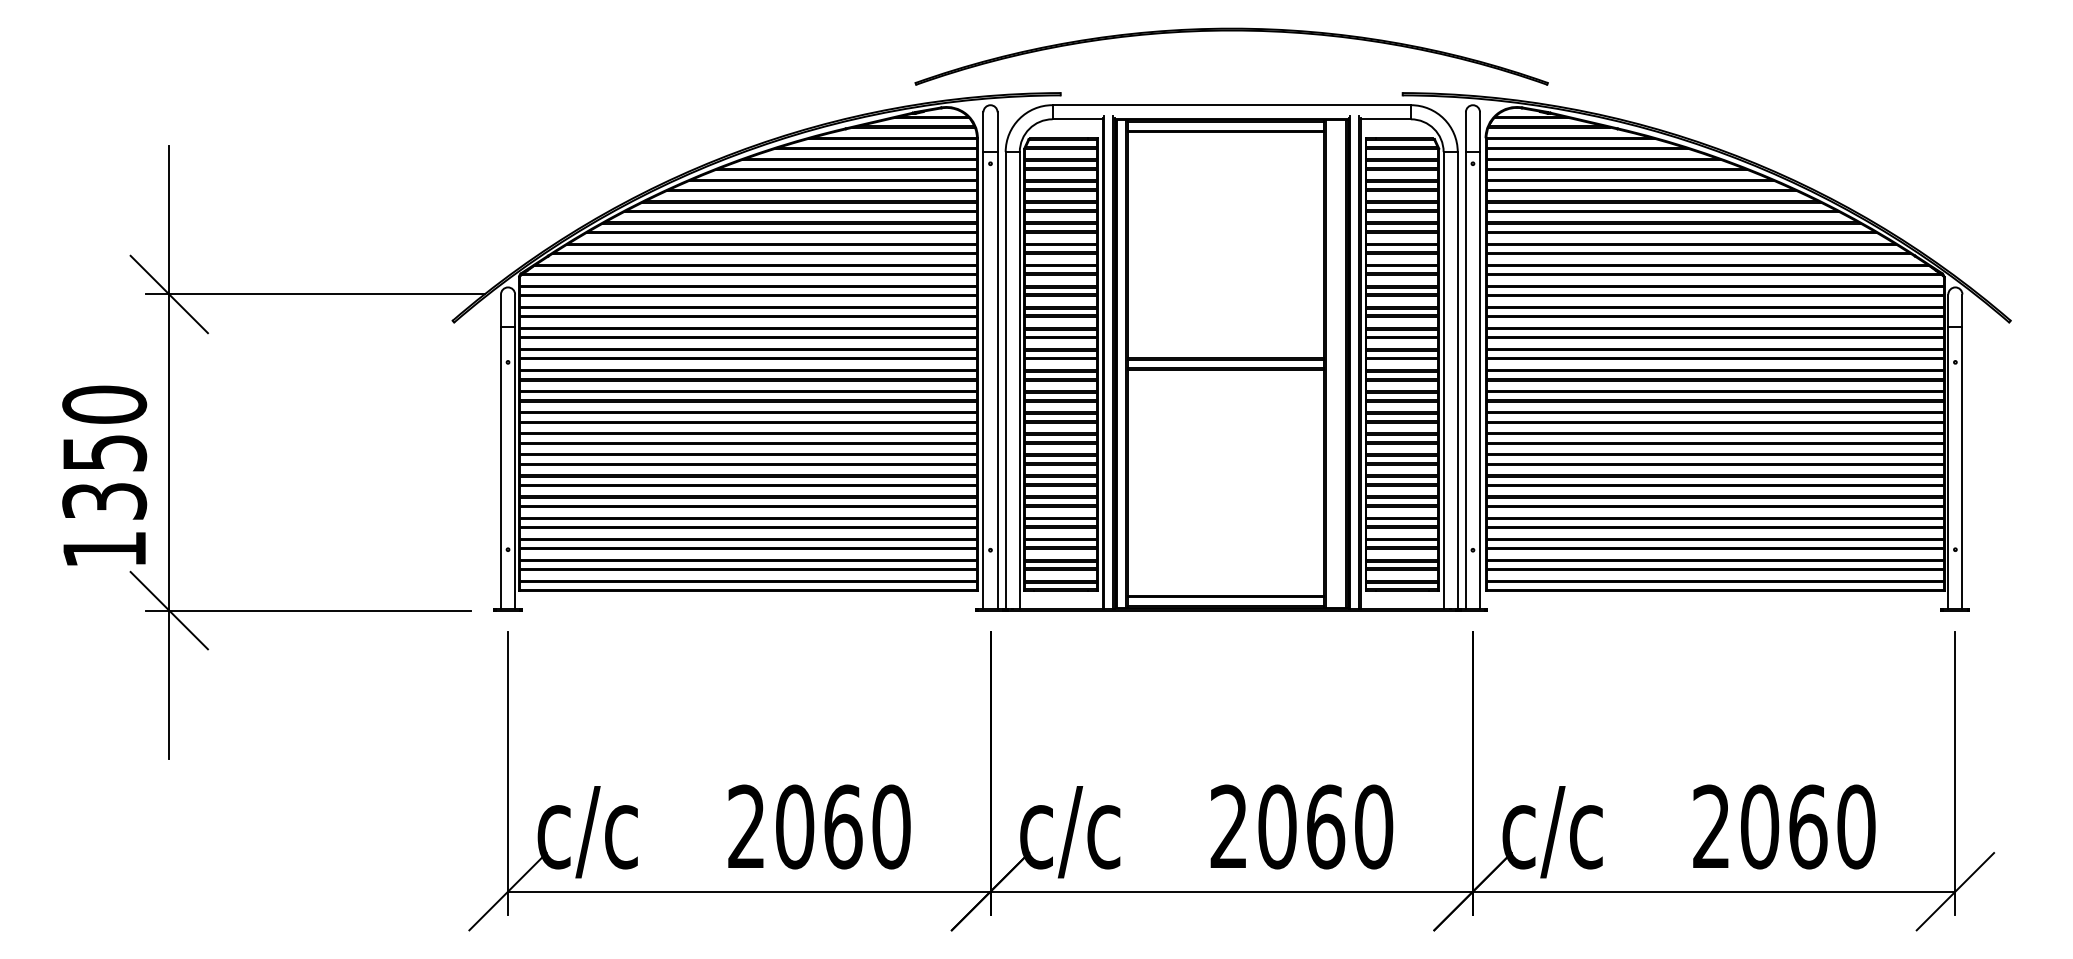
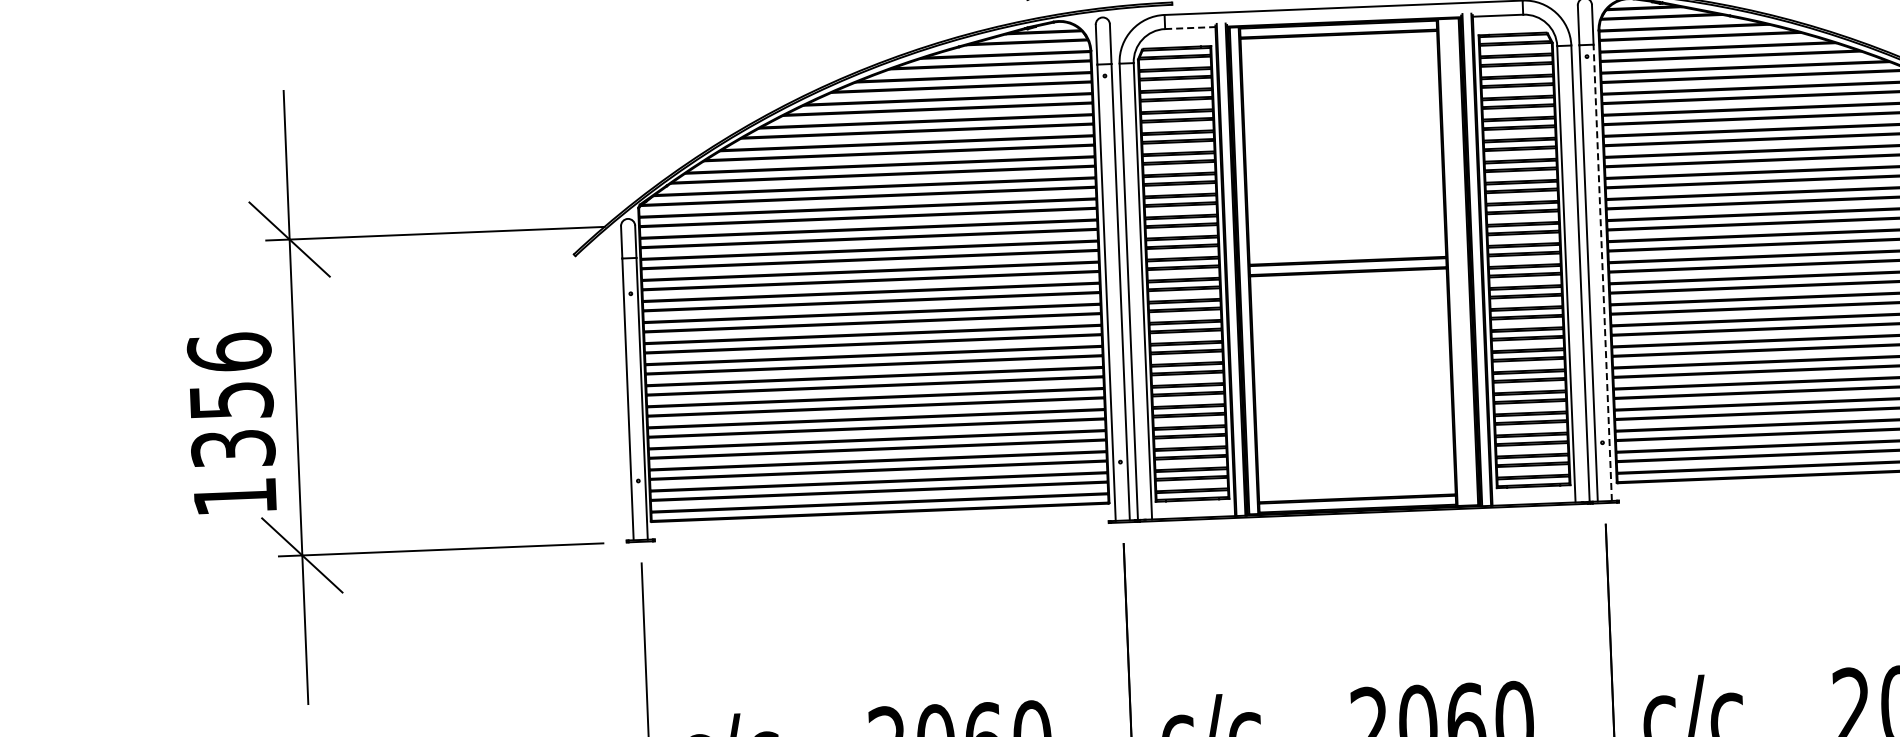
line: (1078, 119) -> (1191, 28), solid -> dashed
line: (1480, 379) -> (1603, 271), solid -> dashed
text: (104, 404) -> (229, 352), 1350 -> 1356

